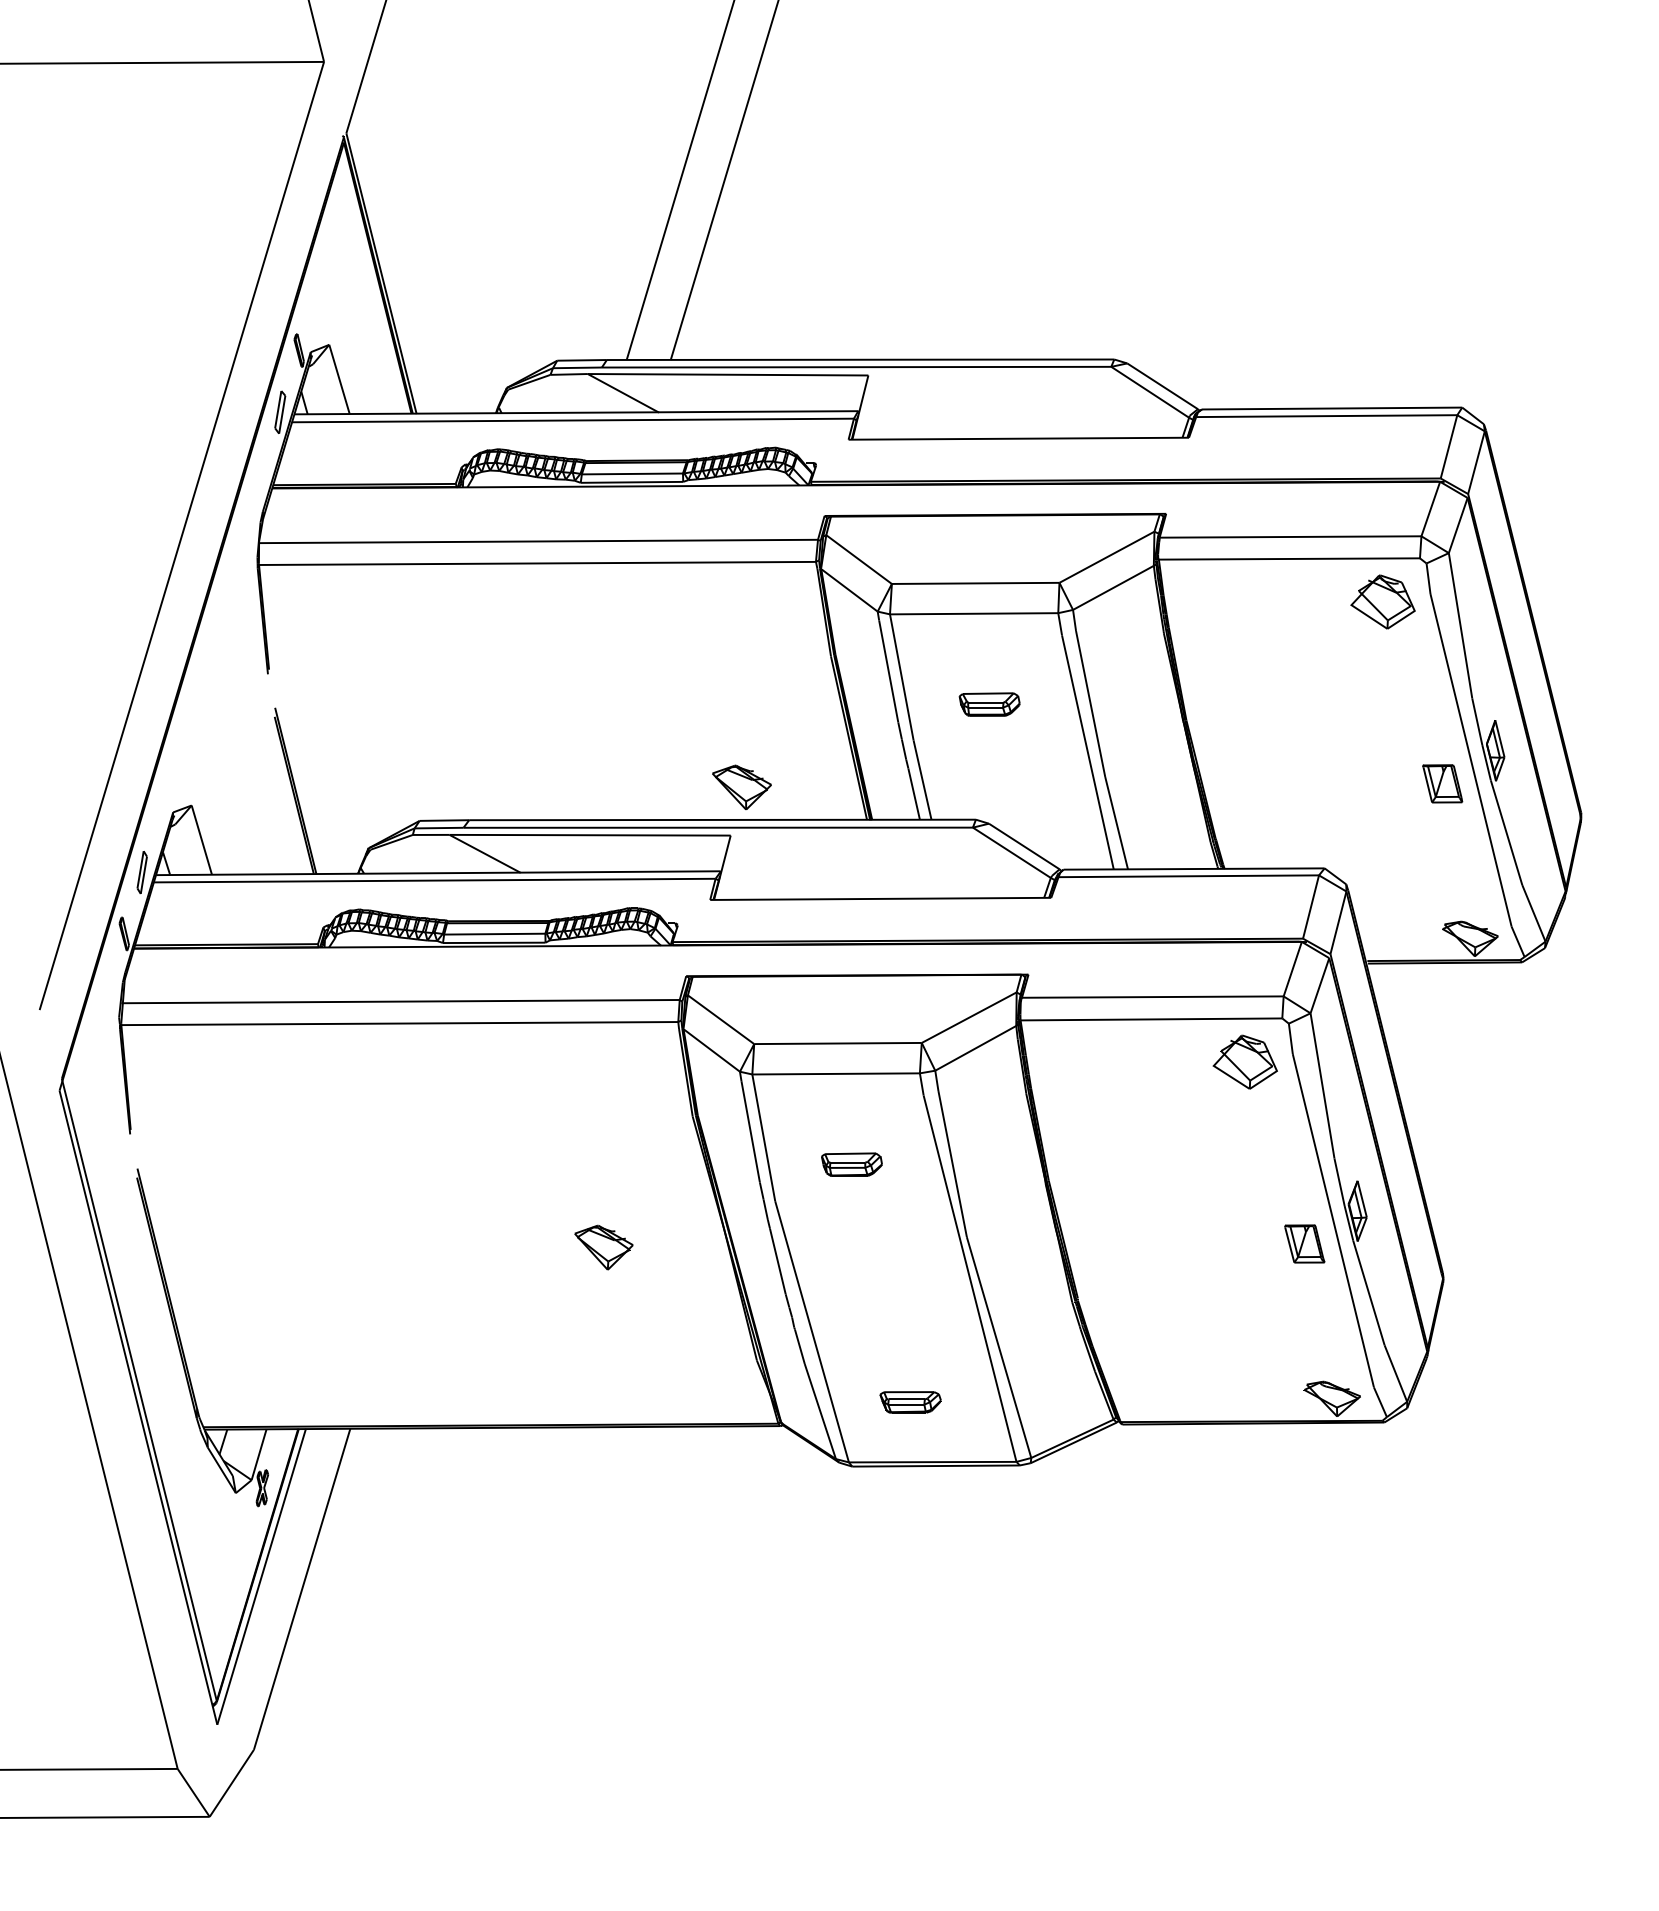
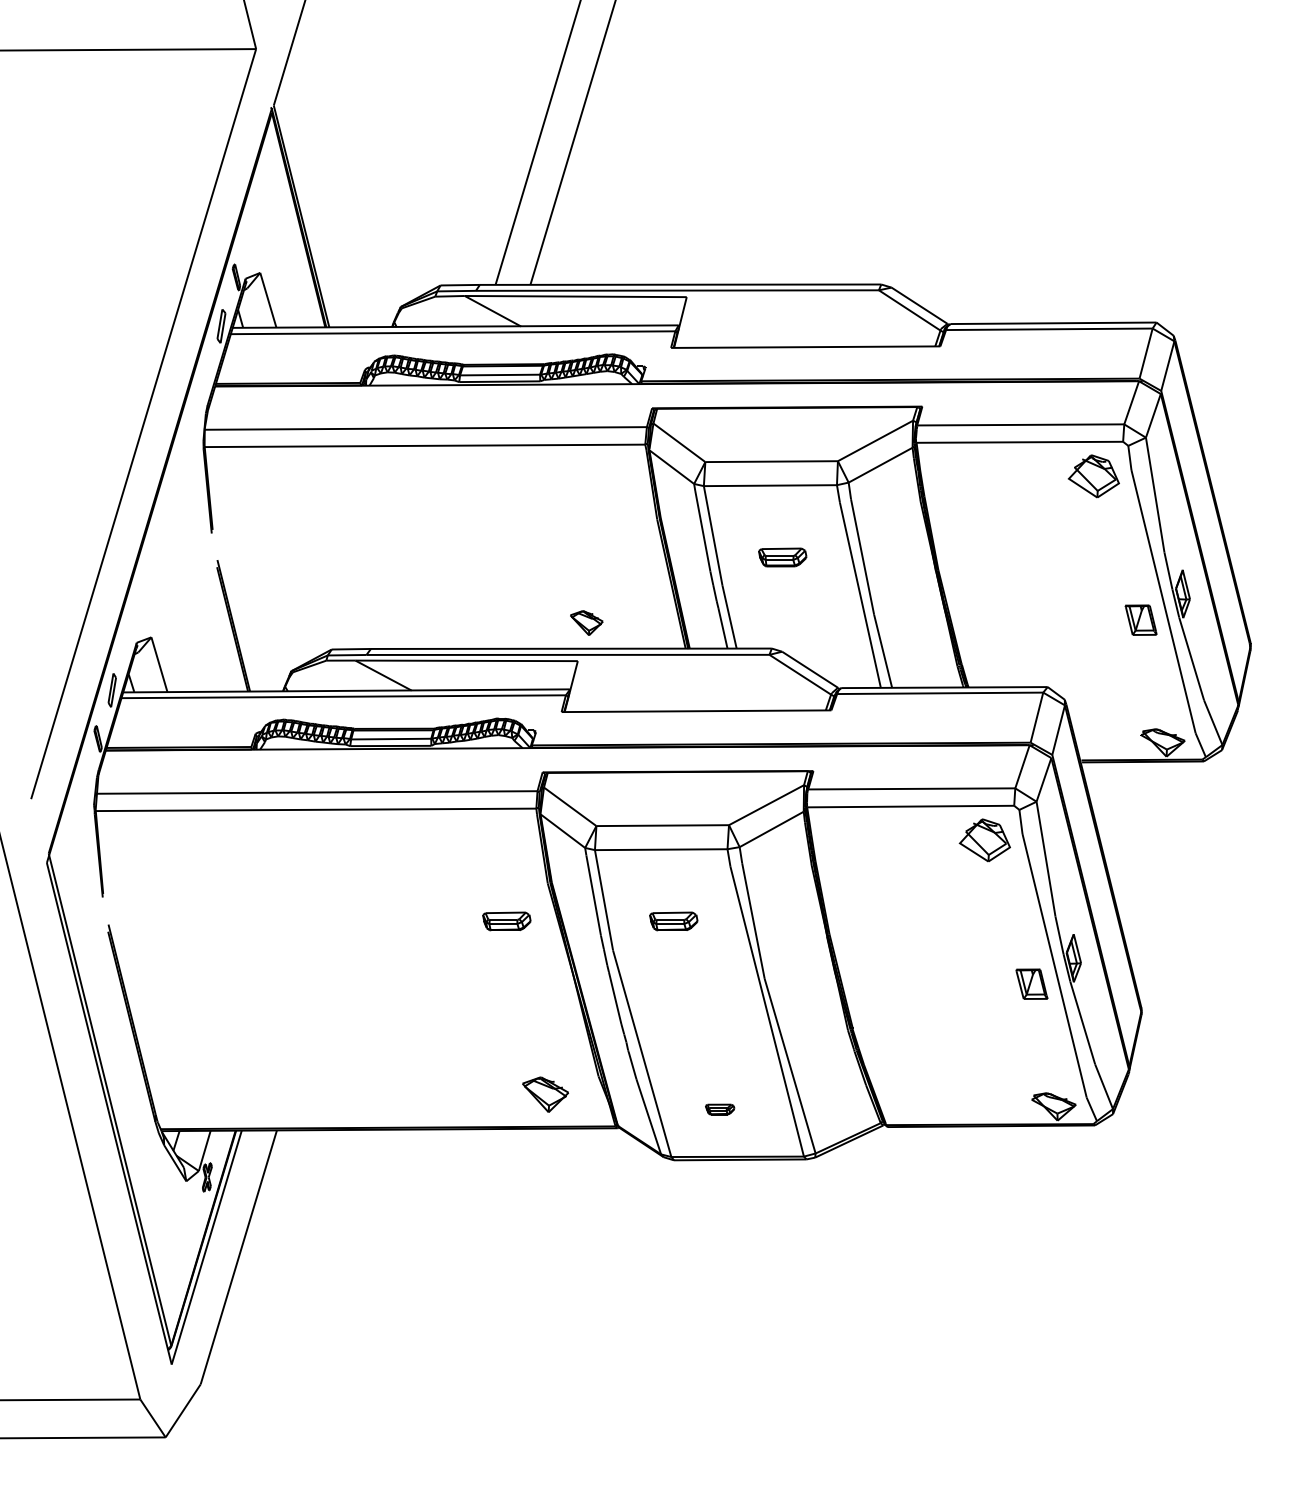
part: (741, 787) -> (586, 623), size x0.7
part: (640, 1164) -> (506, 921), added
part: (603, 1247) -> (545, 1094), moved
part: (910, 1402) -> (720, 1109), size x0.6

